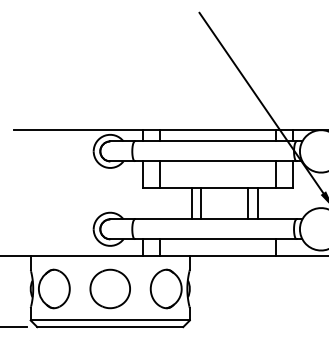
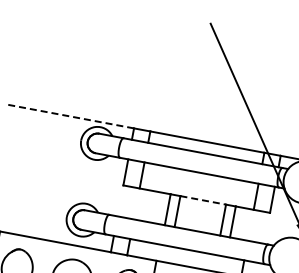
line: (78, 129) -> (70, 116), solid -> dashed
line: (225, 187) -> (204, 200), solid -> dashed

